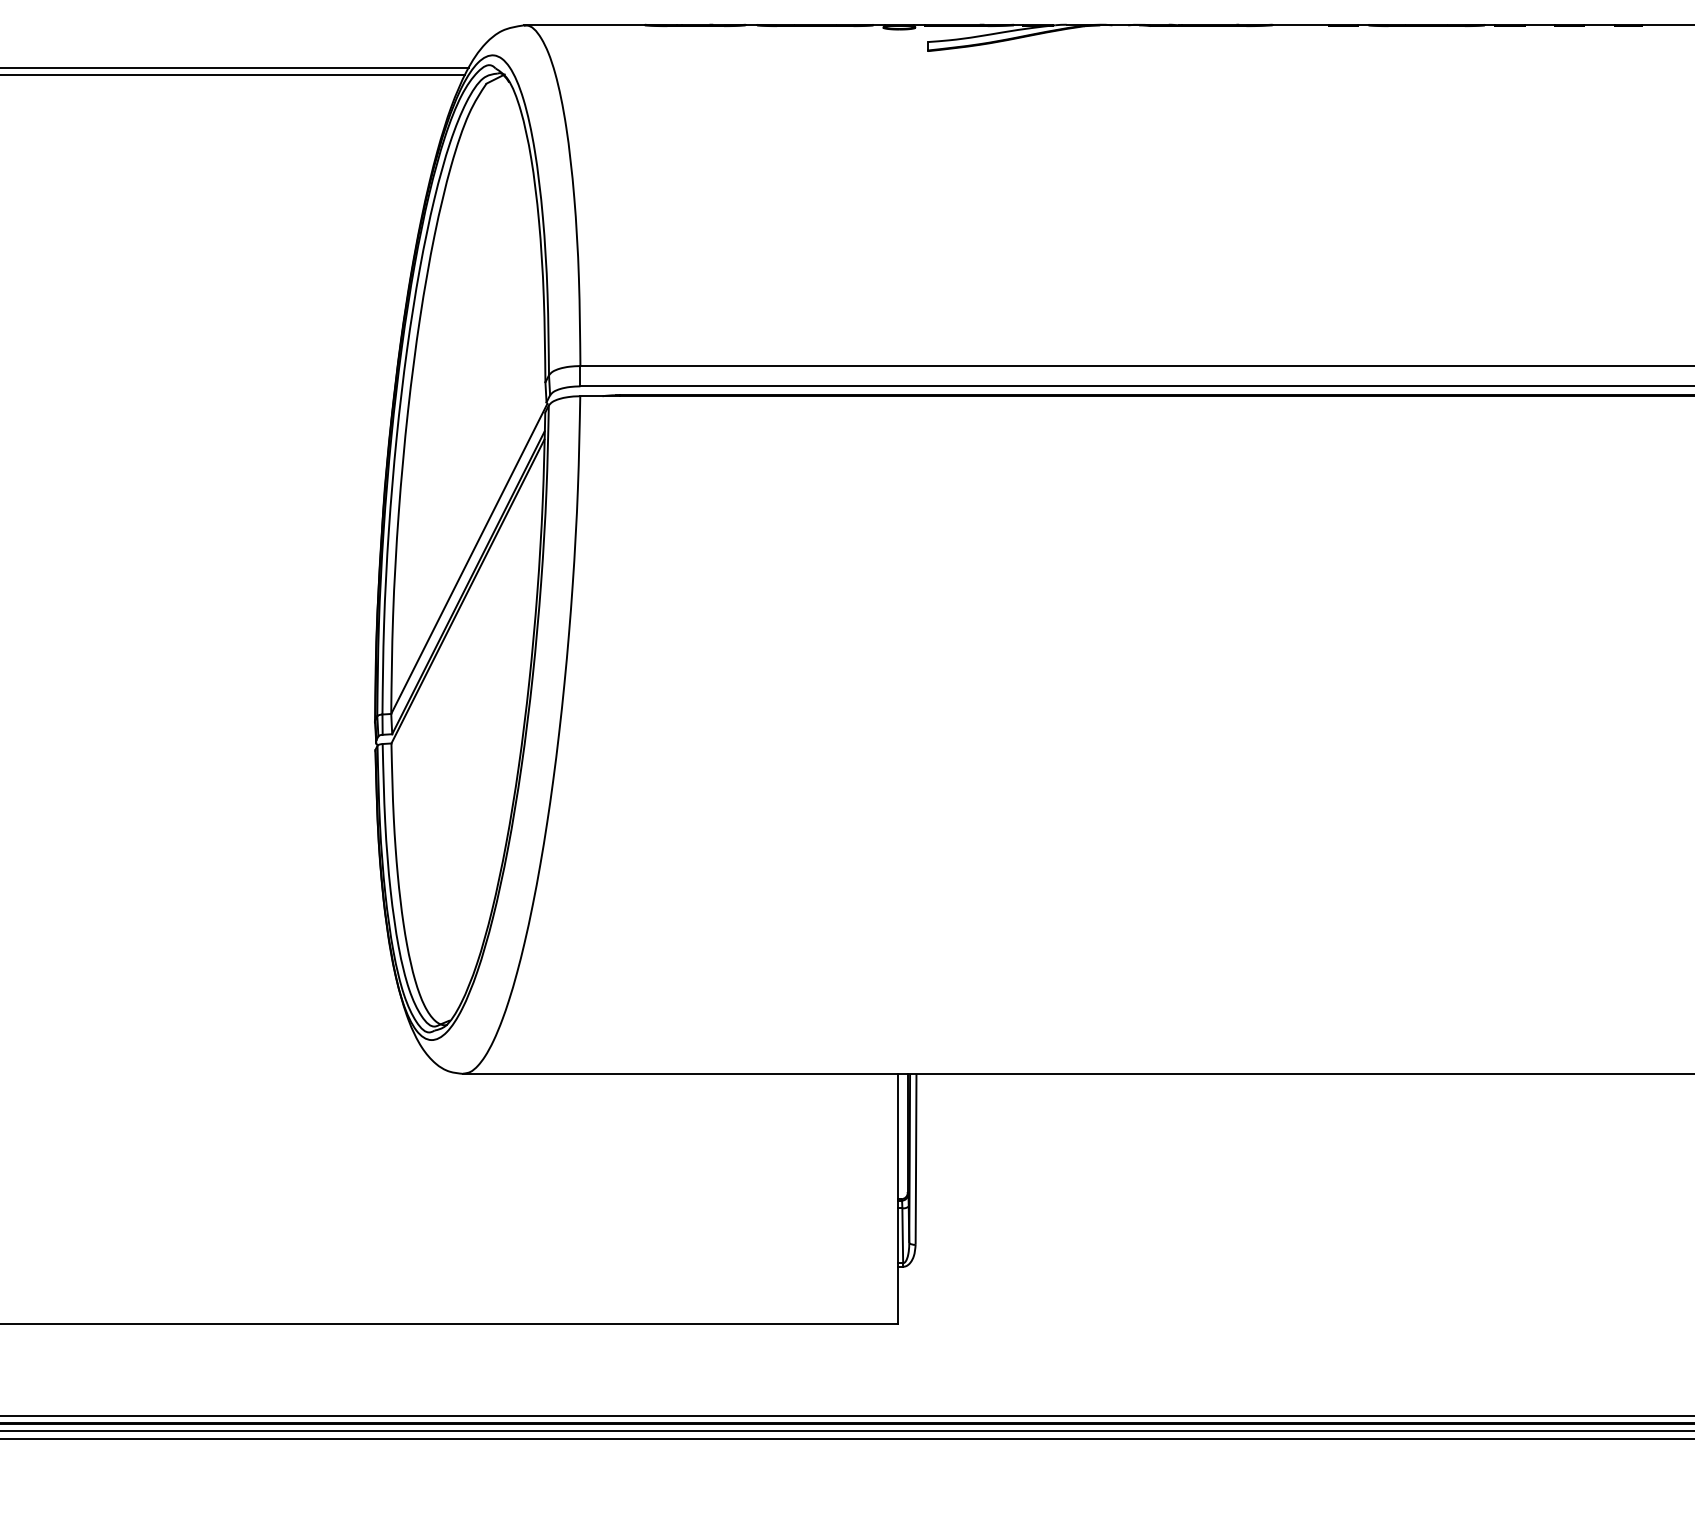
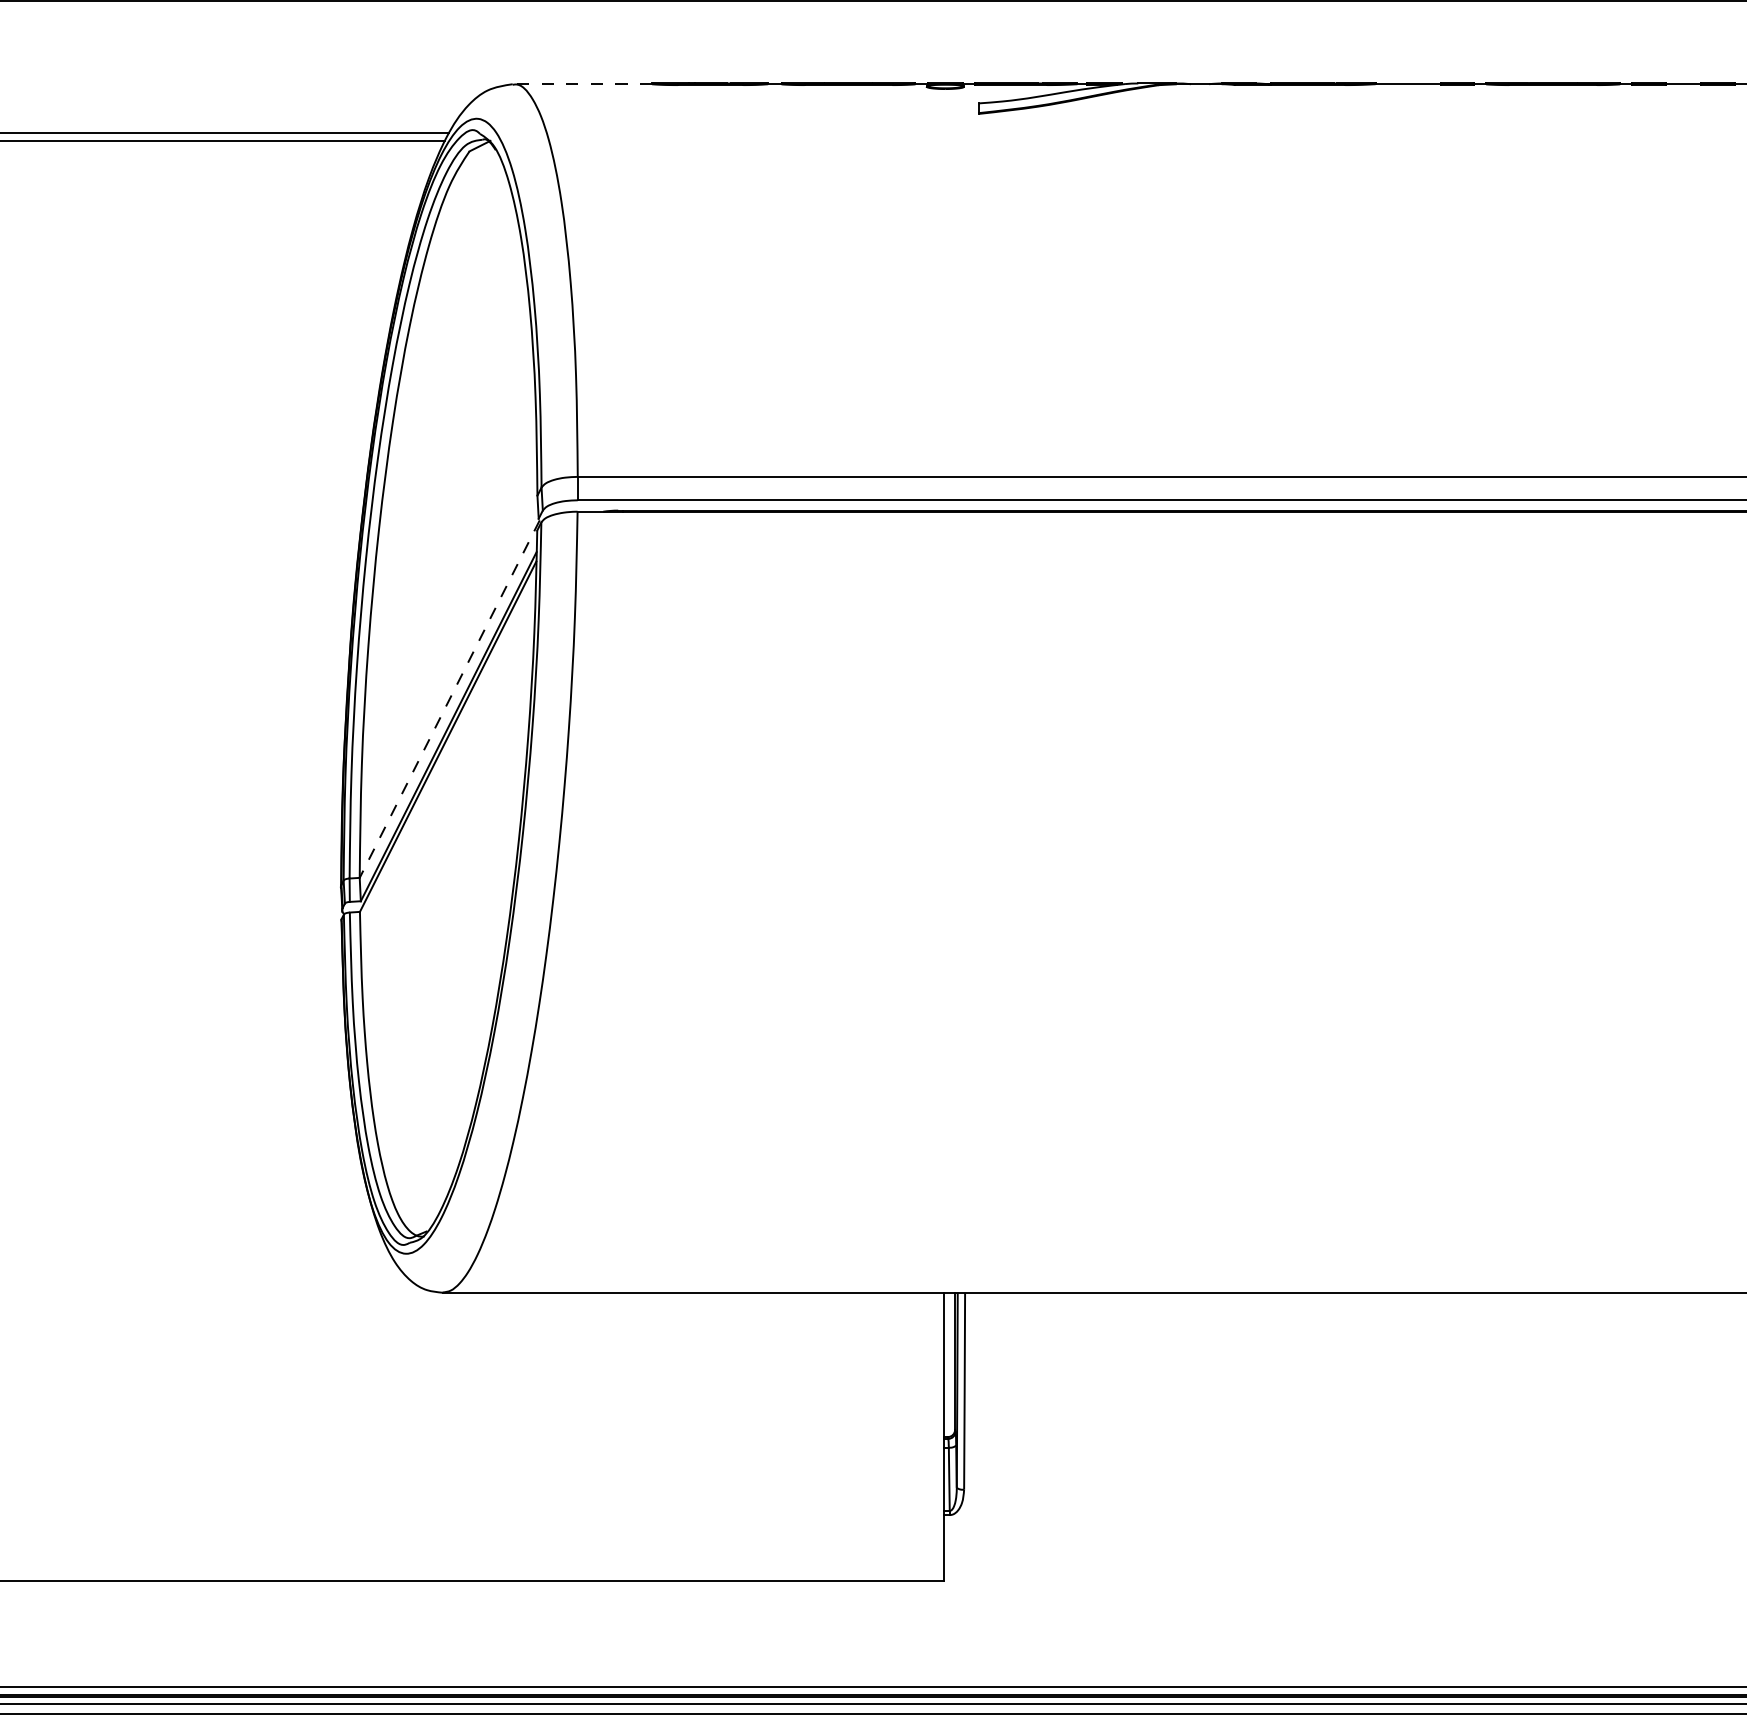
line: (583, 25) -> (581, 84), solid -> dashed
line: (469, 558) -> (449, 698), solid -> dashed

